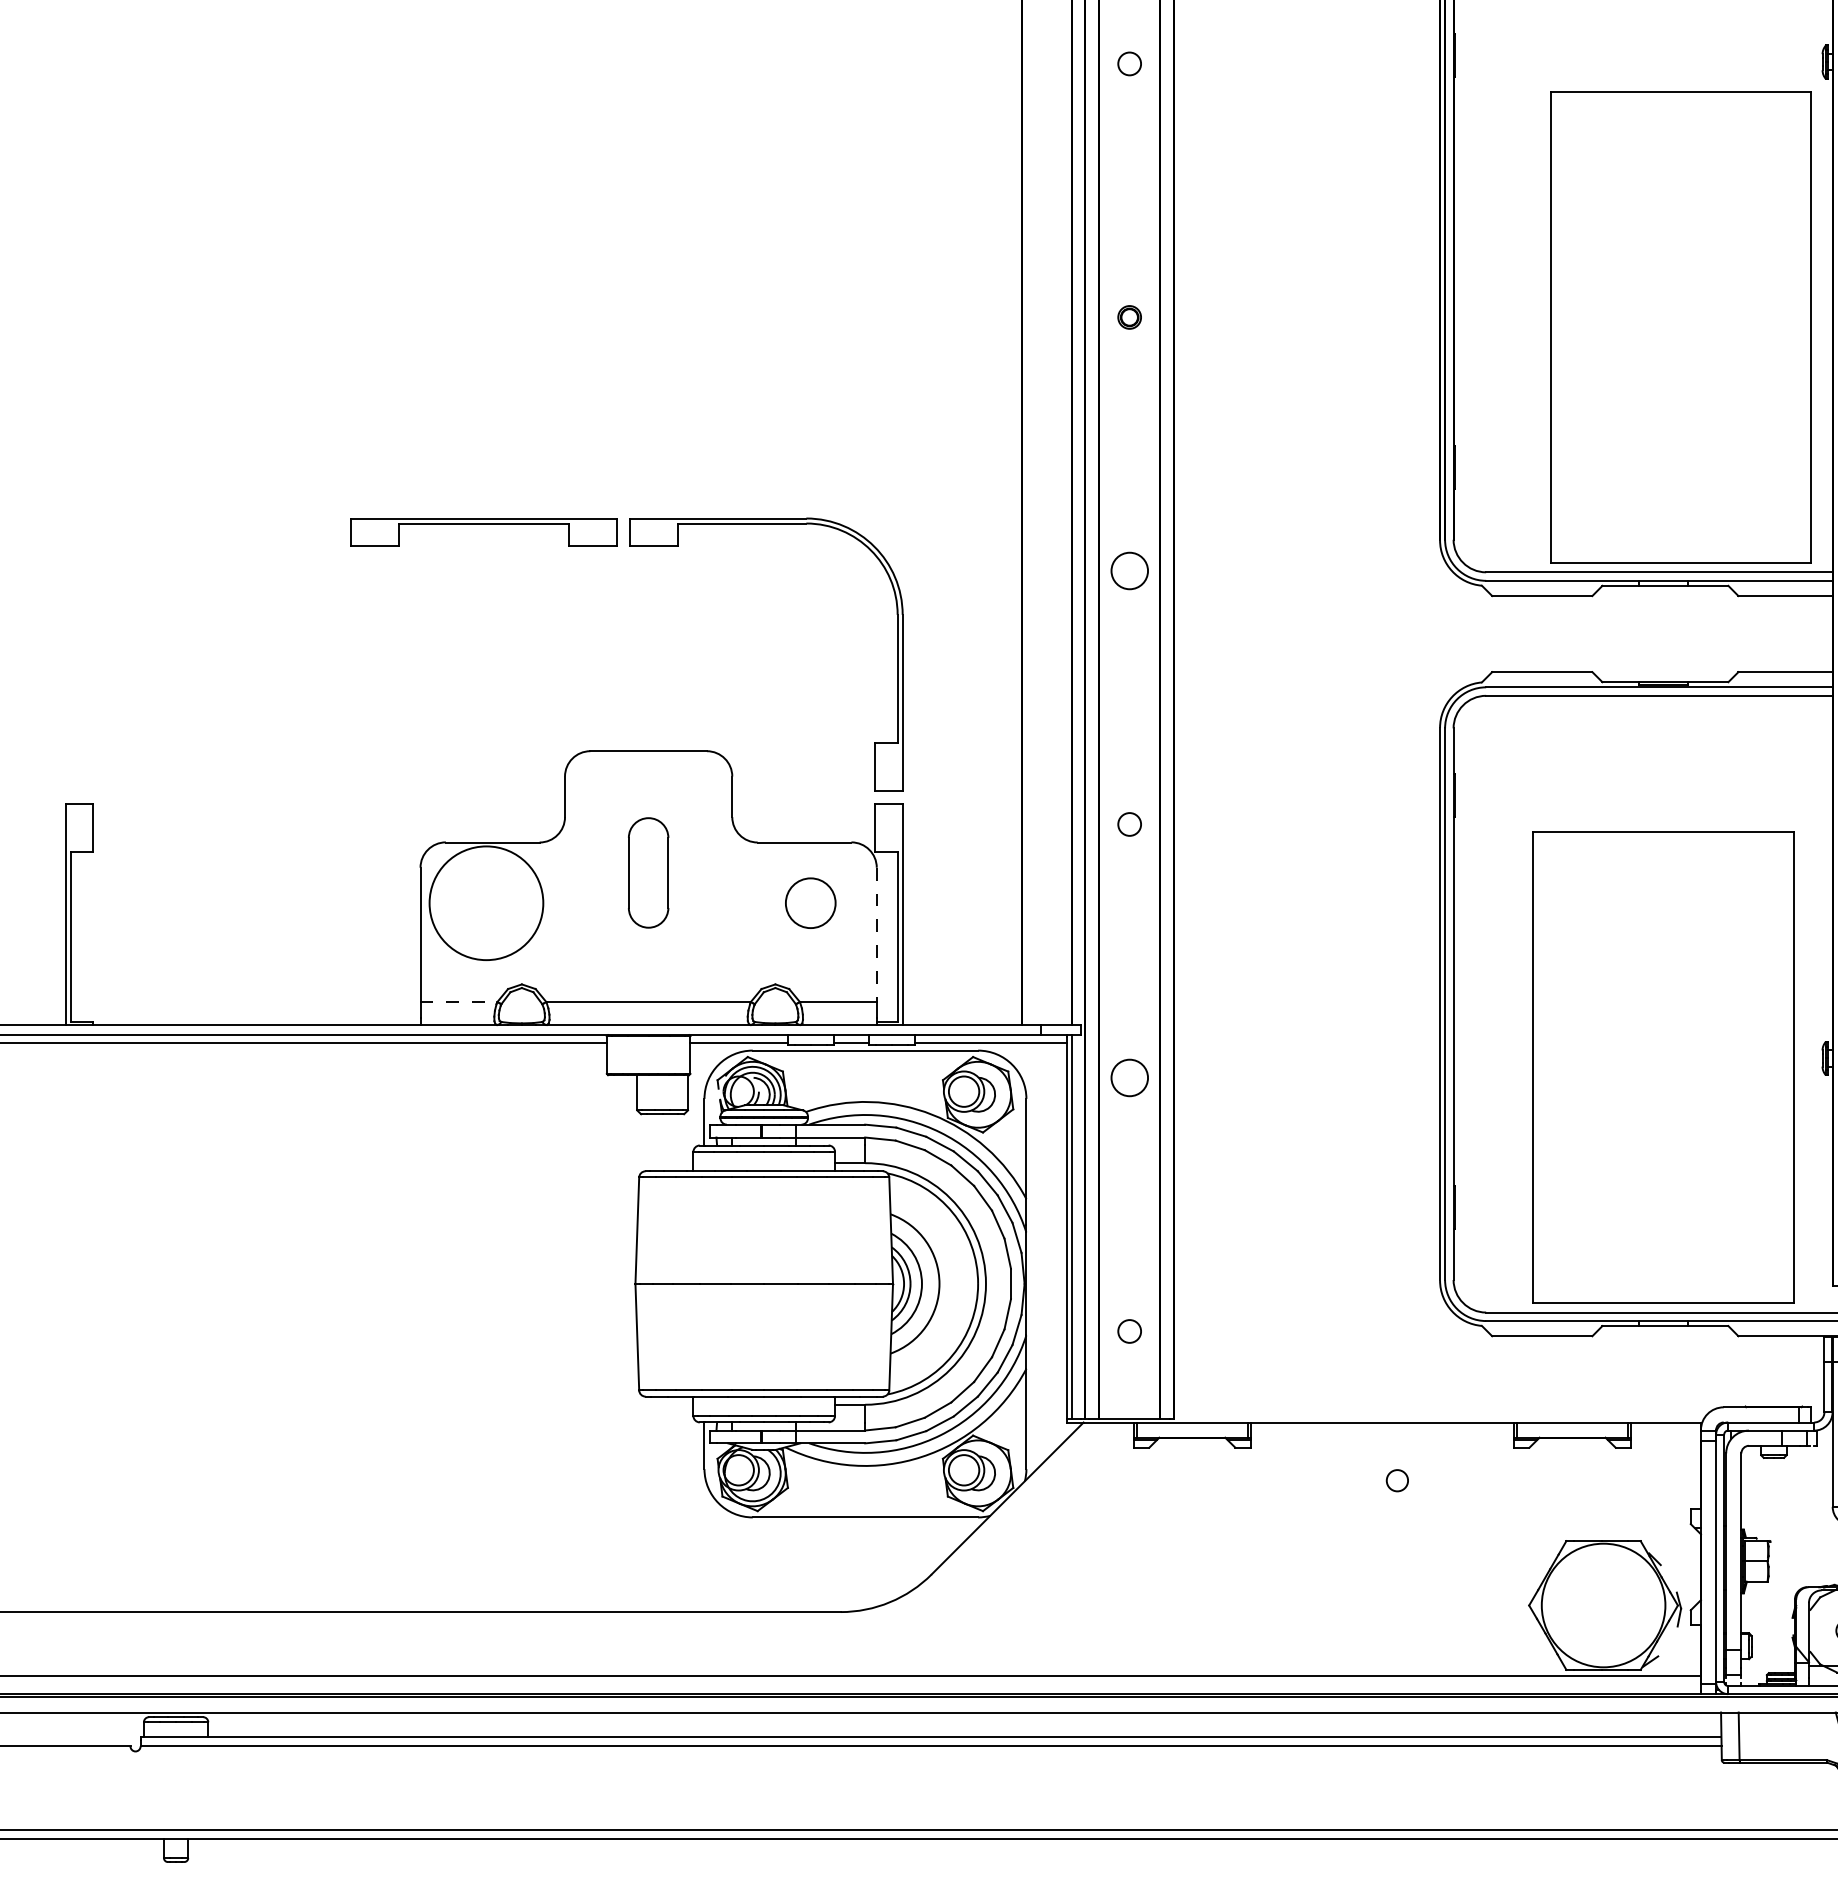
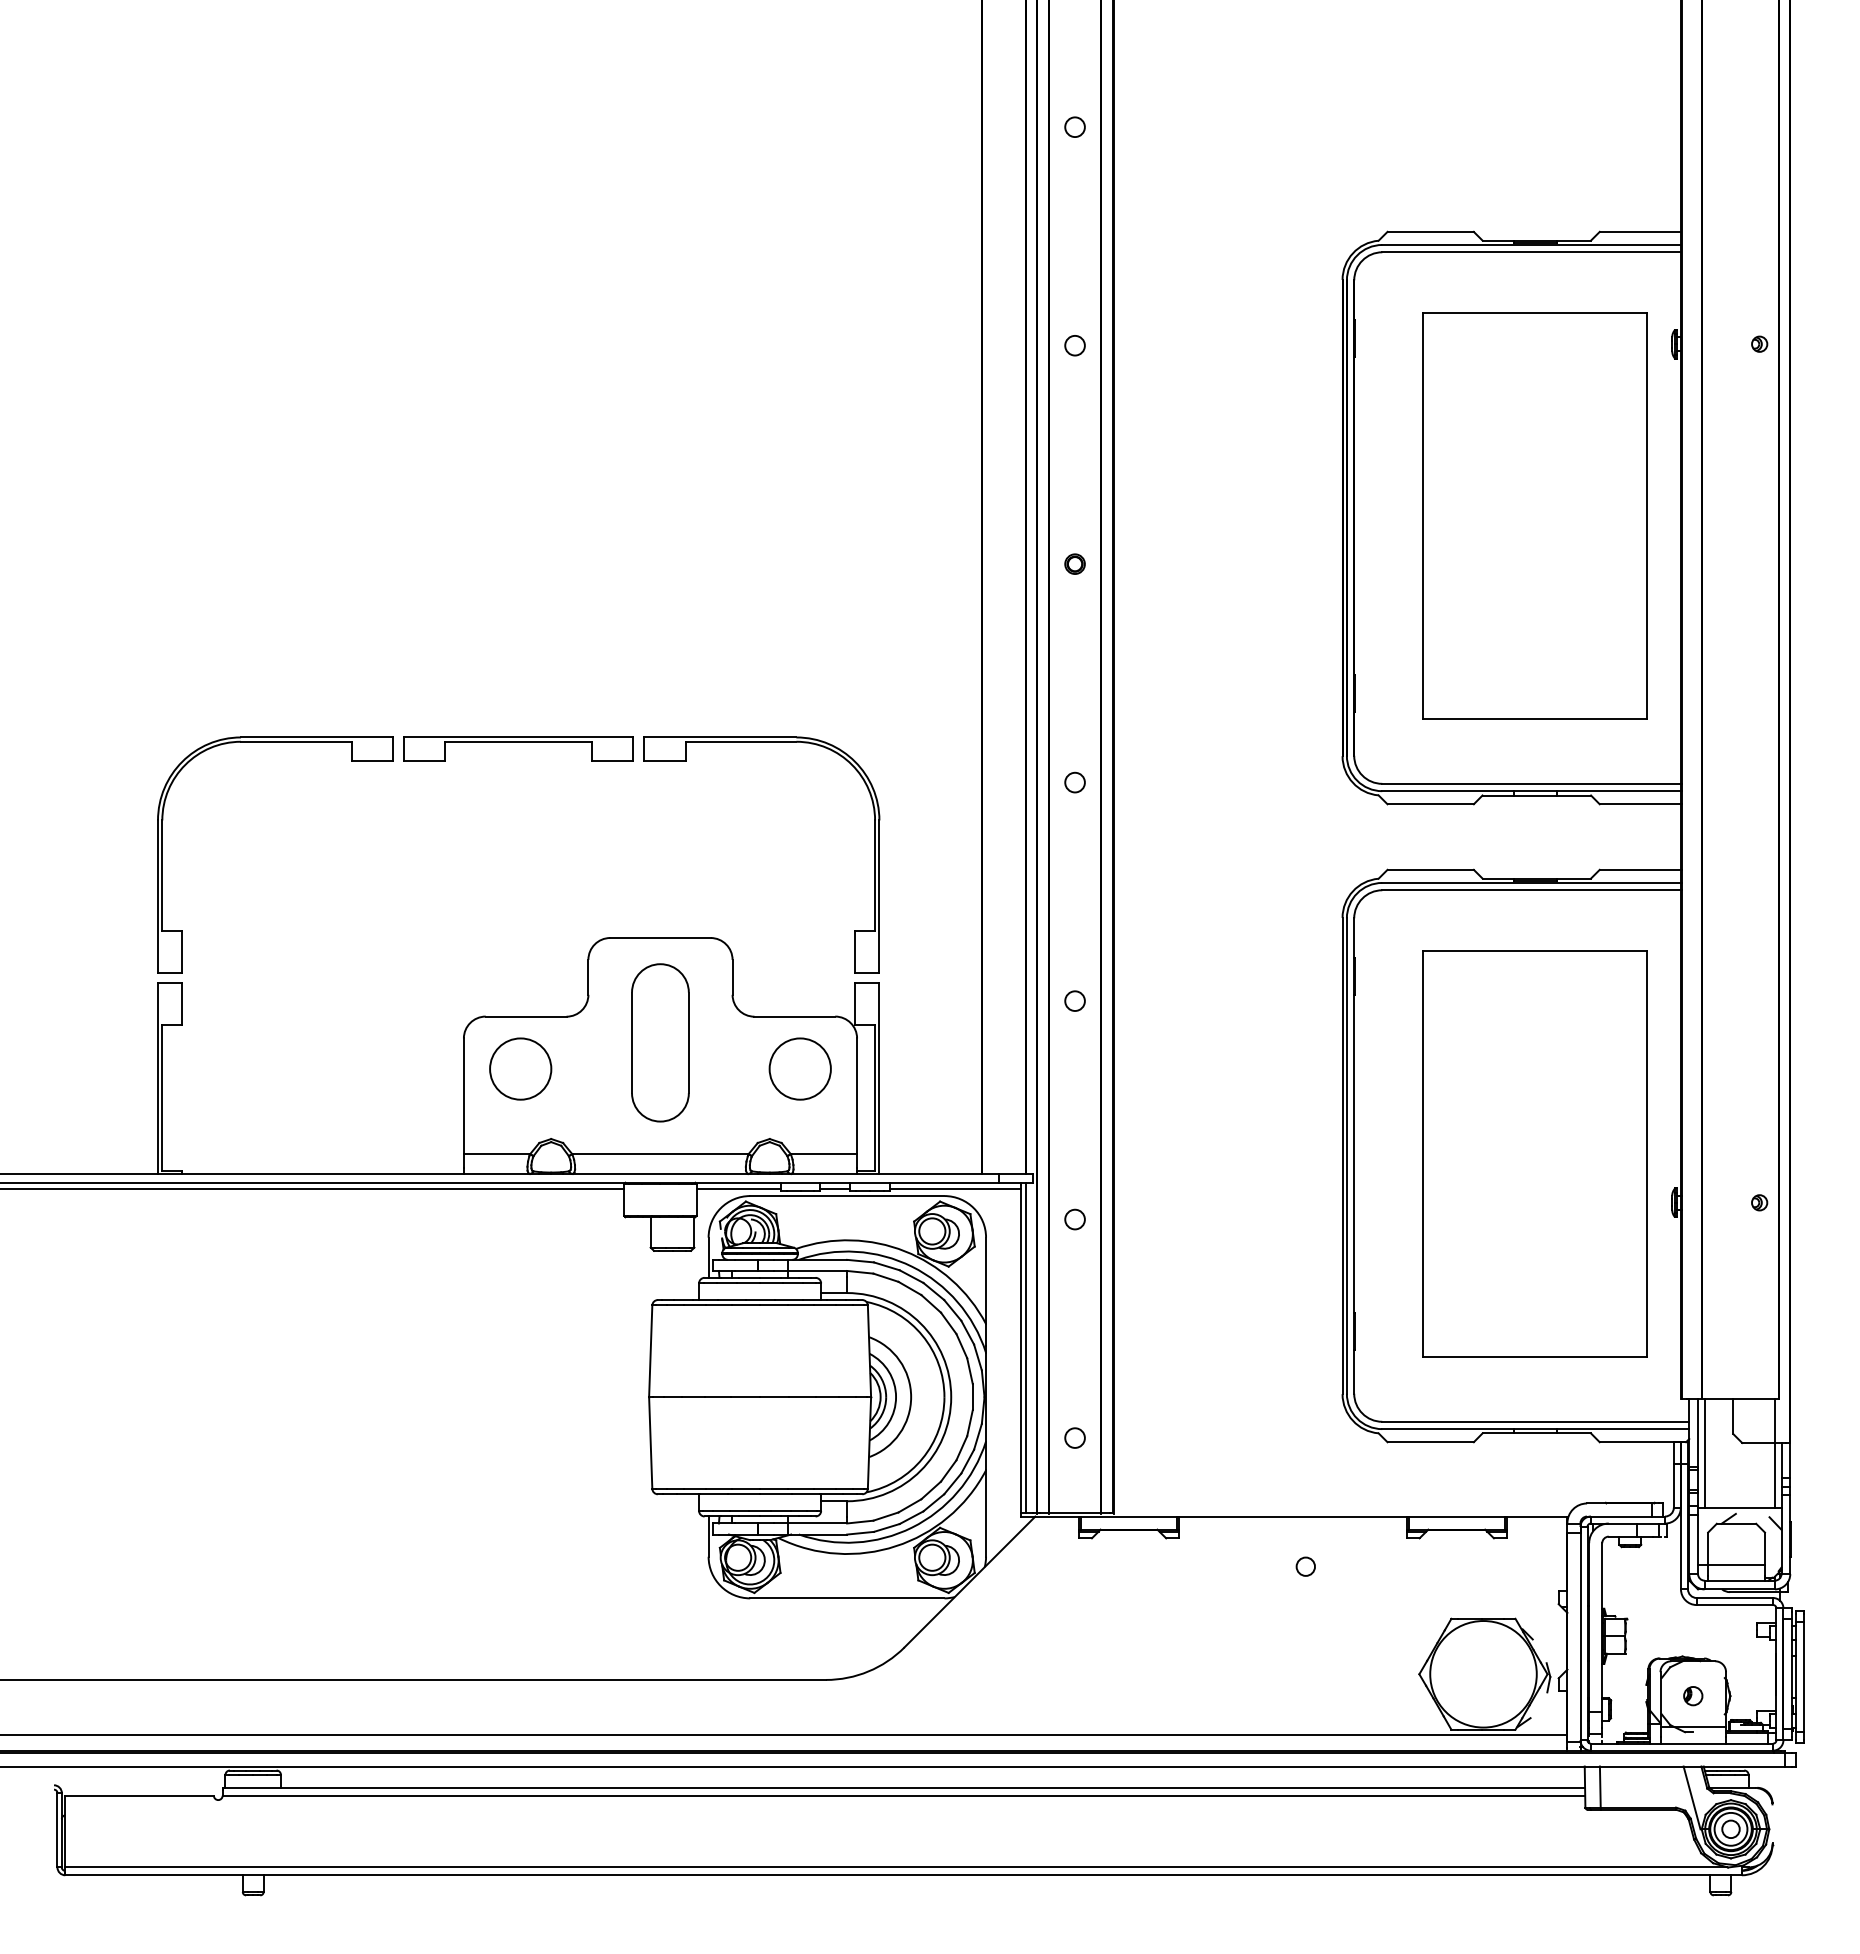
part: (1680, 327) -> (1534, 515), moved
part: (201, 524) -> (275, 742), added
circle: (1129, 570) -> (1074, 782), size x0.62
part: (648, 872) -> (660, 1042), size x1.67
circle: (486, 902) -> (520, 1068), size x0.62
circle: (809, 902) -> (799, 1068), size x1.43
line: (877, 935) -> (857, 1096), dashed -> solid
line: (459, 1002) -> (497, 1154), dashed -> solid
part: (1662, 1067) -> (1534, 1153), moved
circle: (1129, 1077) -> (1074, 1219), size x0.62

